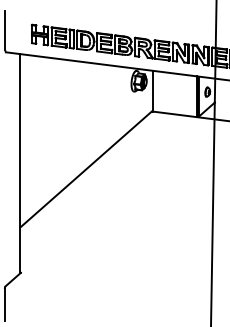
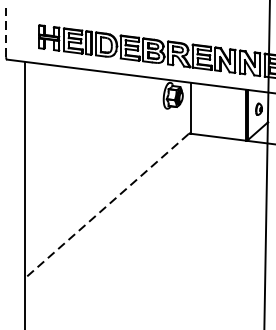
line: (5, 30) -> (6, 32), solid -> dashed
line: (85, 169) -> (106, 206), solid -> dashed

